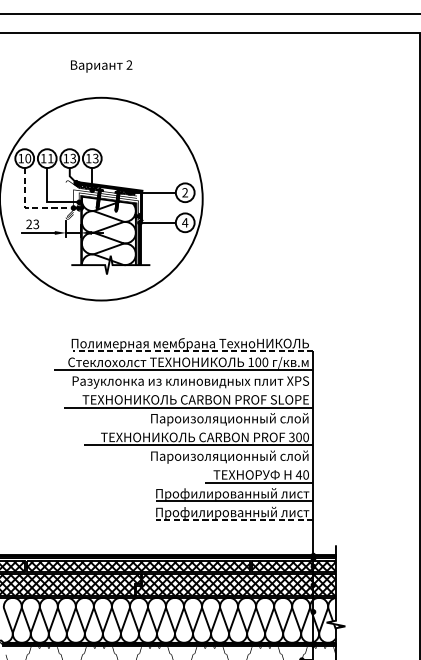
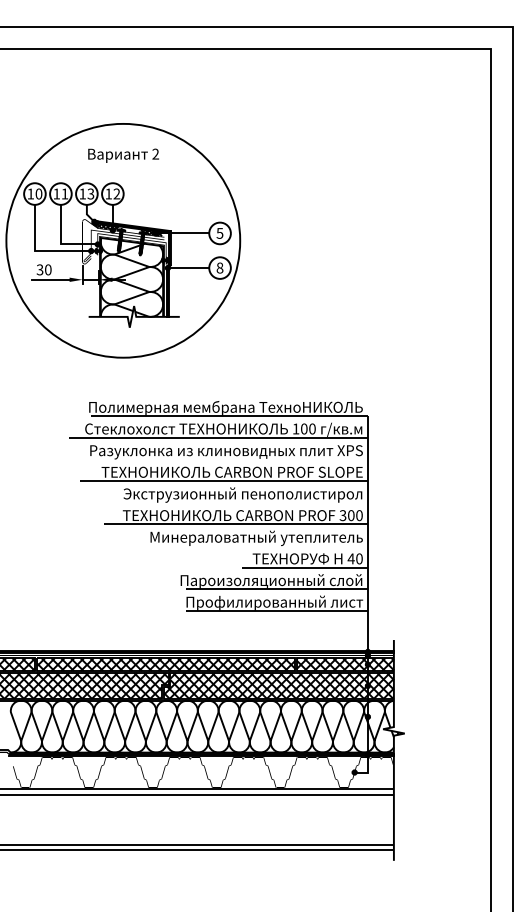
text: (101, 66) -> (123, 155), moved
text: (95, 159) -> (116, 194), 13 -> 12
text: (184, 191) -> (219, 232), 2 -> 5
line: (28, 208) -> (39, 251), dashed -> solid
text: (184, 222) -> (219, 267), 4 -> 8
text: (32, 224) -> (43, 269), 23 -> 30
line: (193, 351) -> (229, 416), dashed -> solid
text: (204, 419) -> (242, 494), Пароизоляционный слой -> Экструзионный пенополистирол
text: (216, 457) -> (256, 538), Пароизоляционный слой -> Минераловатный утеплитель
text: (229, 493) -> (271, 580), Профилированный лист -> Пароизоляционный слой
line: (235, 520) -> (277, 611), dashed -> solid

